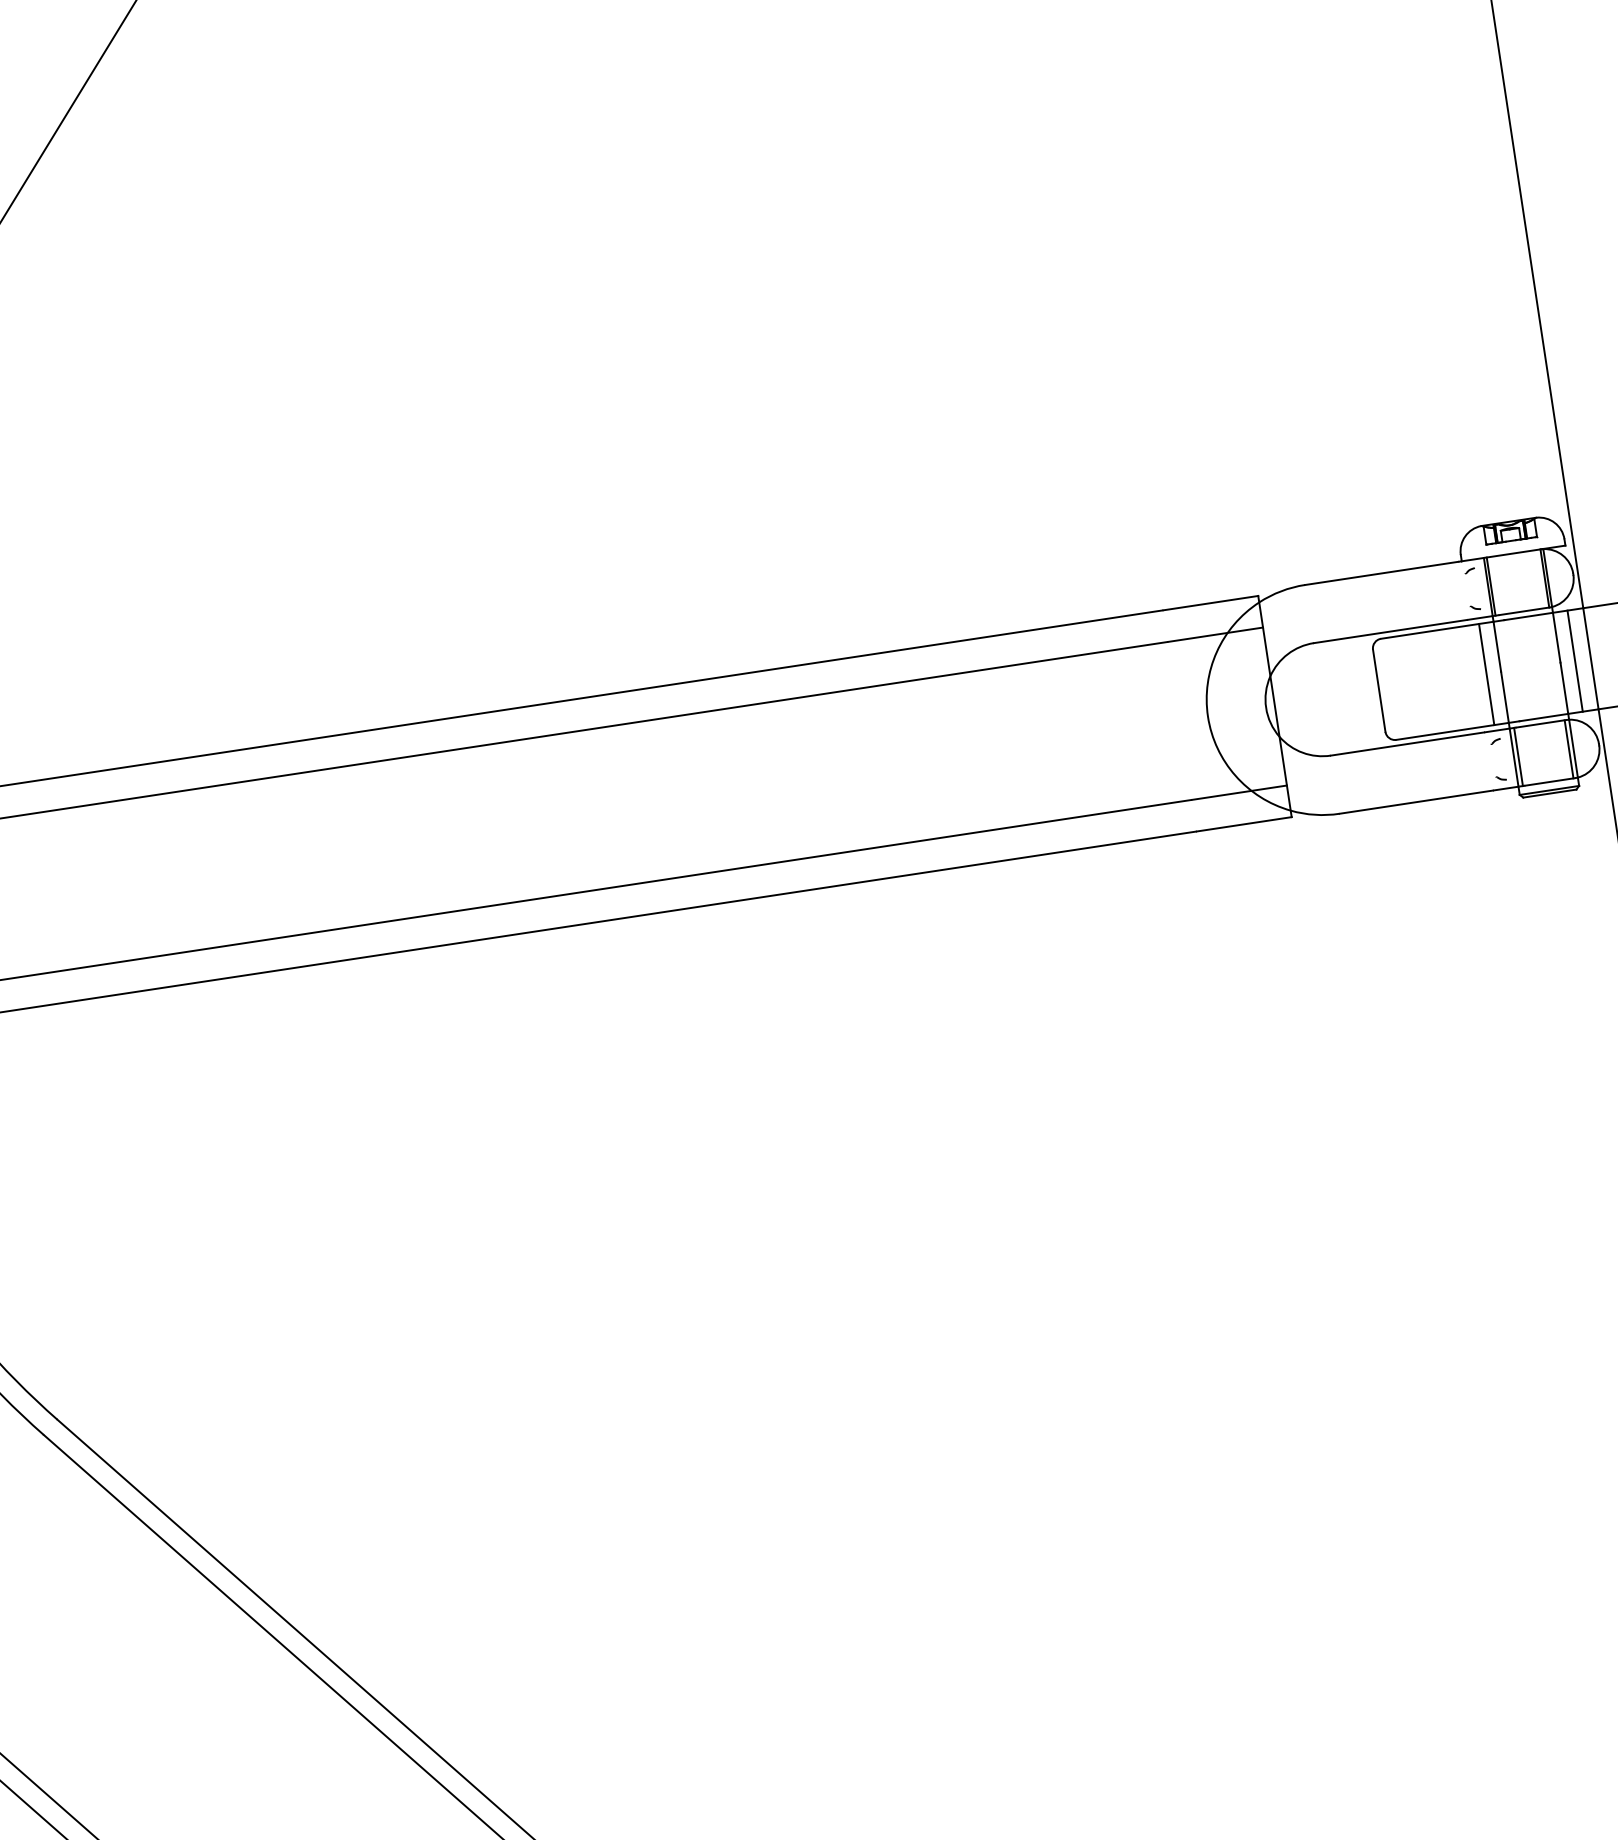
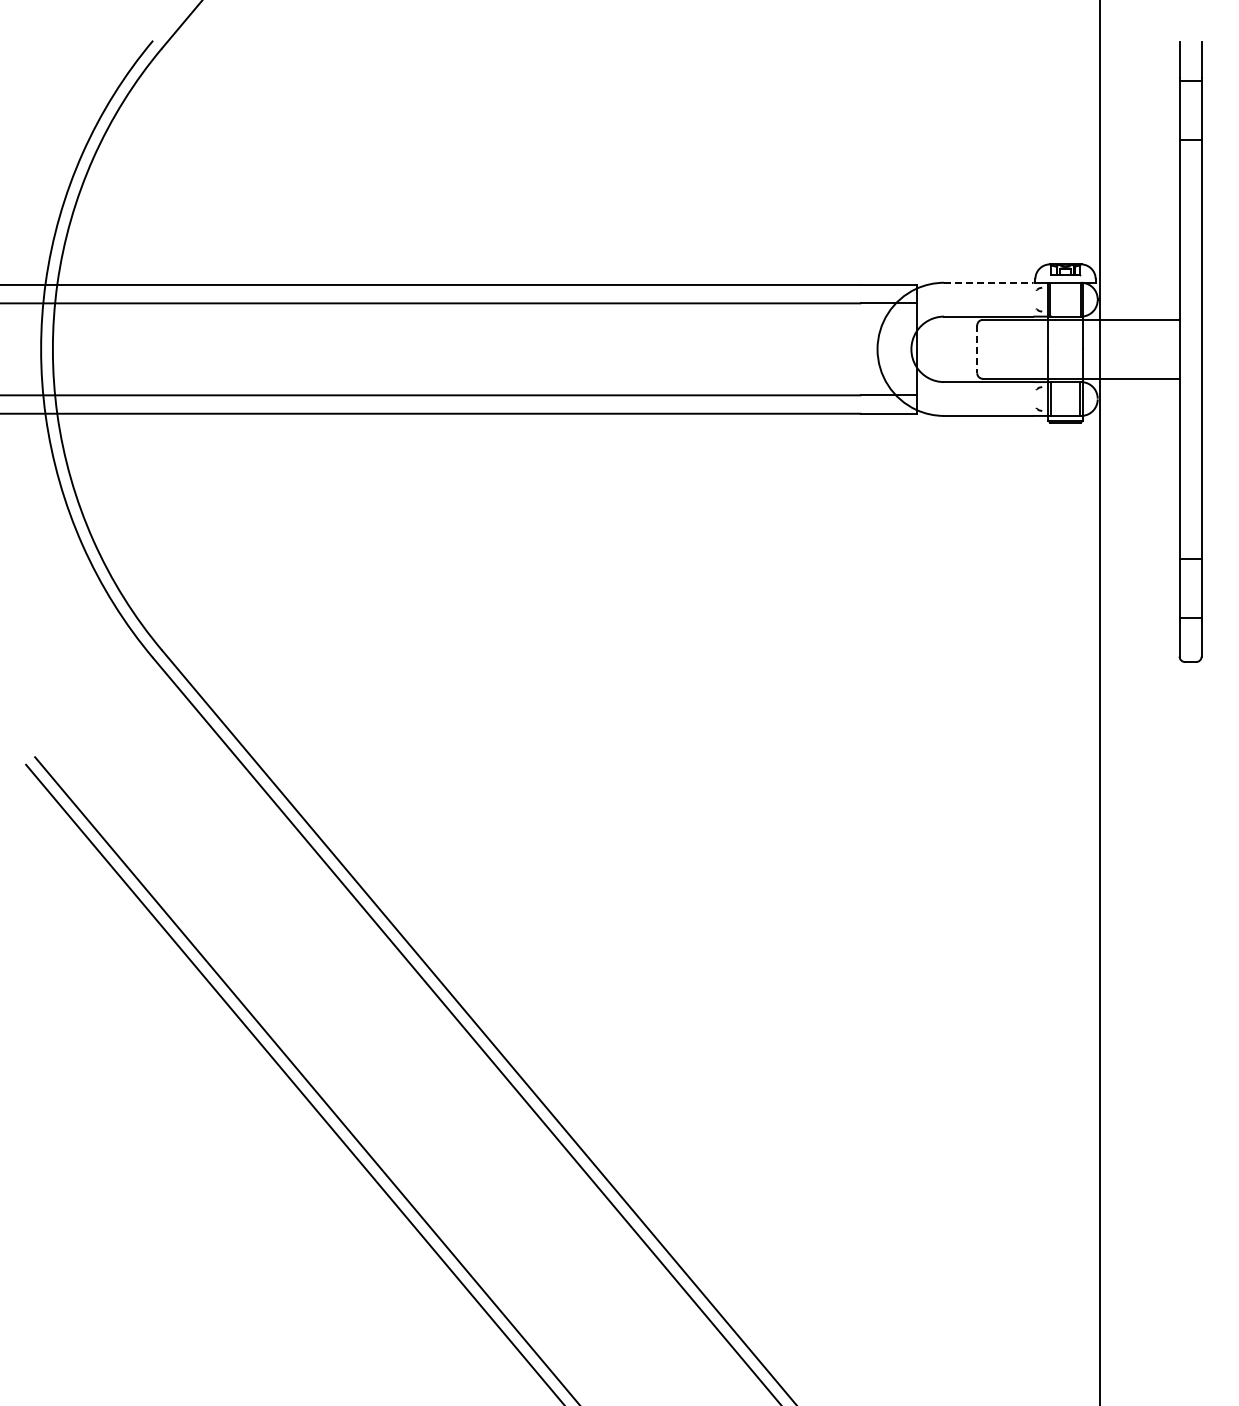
line: (1381, 573) -> (988, 282), solid -> dashed
line: (1575, 659) -> (1091, 348), removed
line: (1485, 673) -> (1039, 348), removed
line: (1379, 690) -> (977, 349), solid -> dashed

